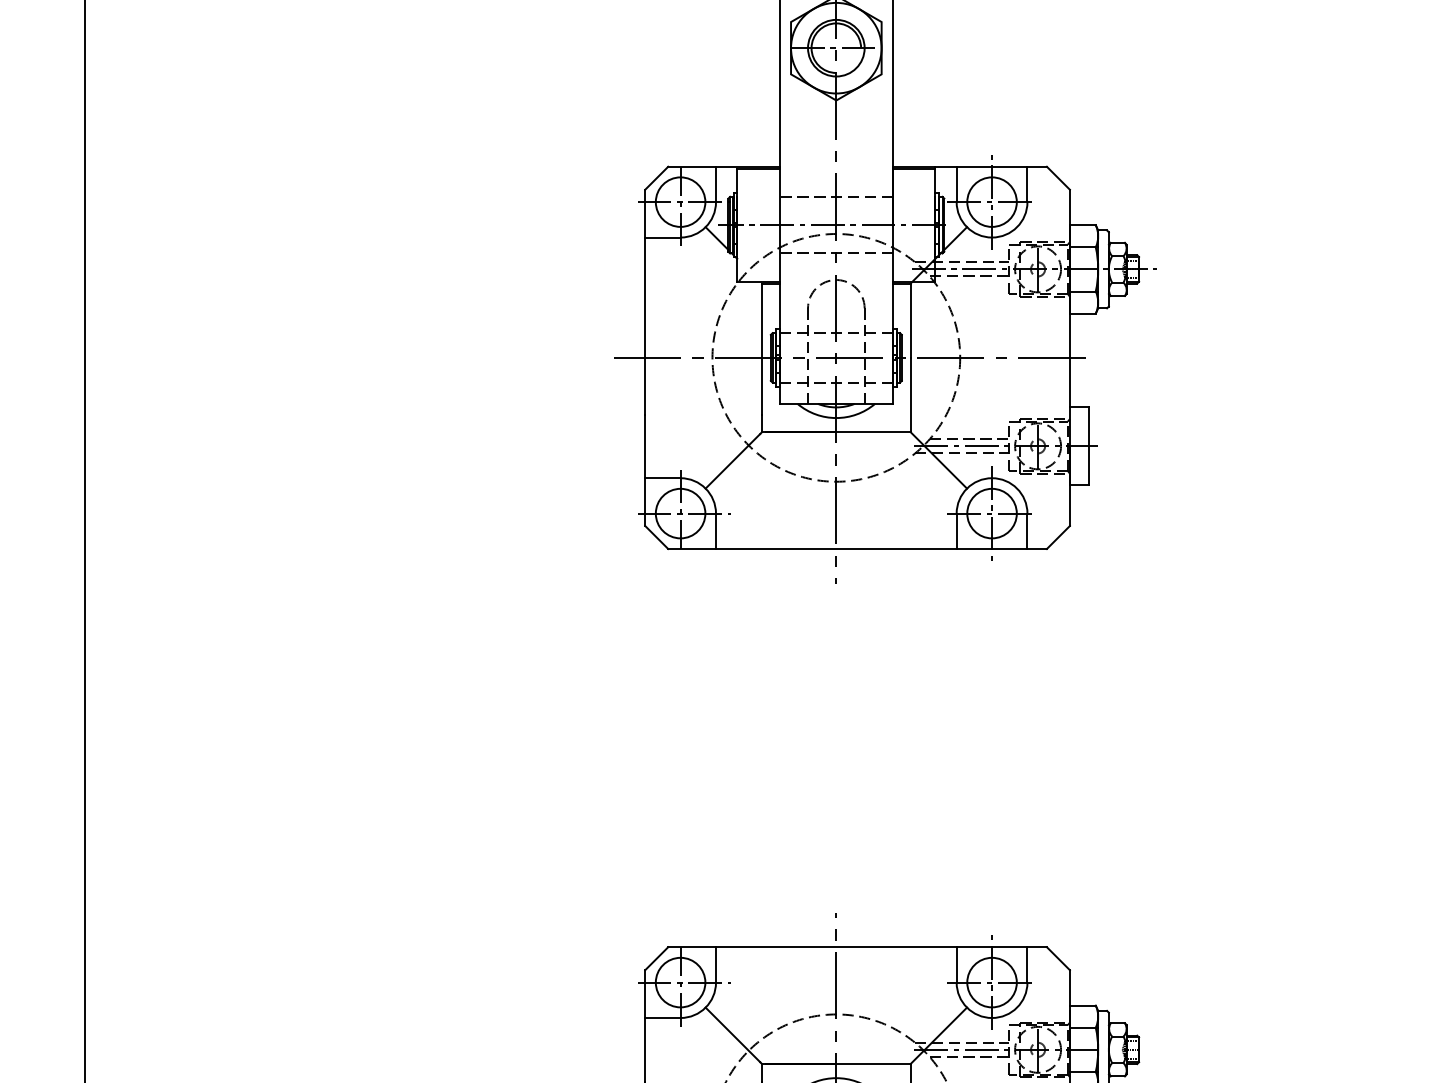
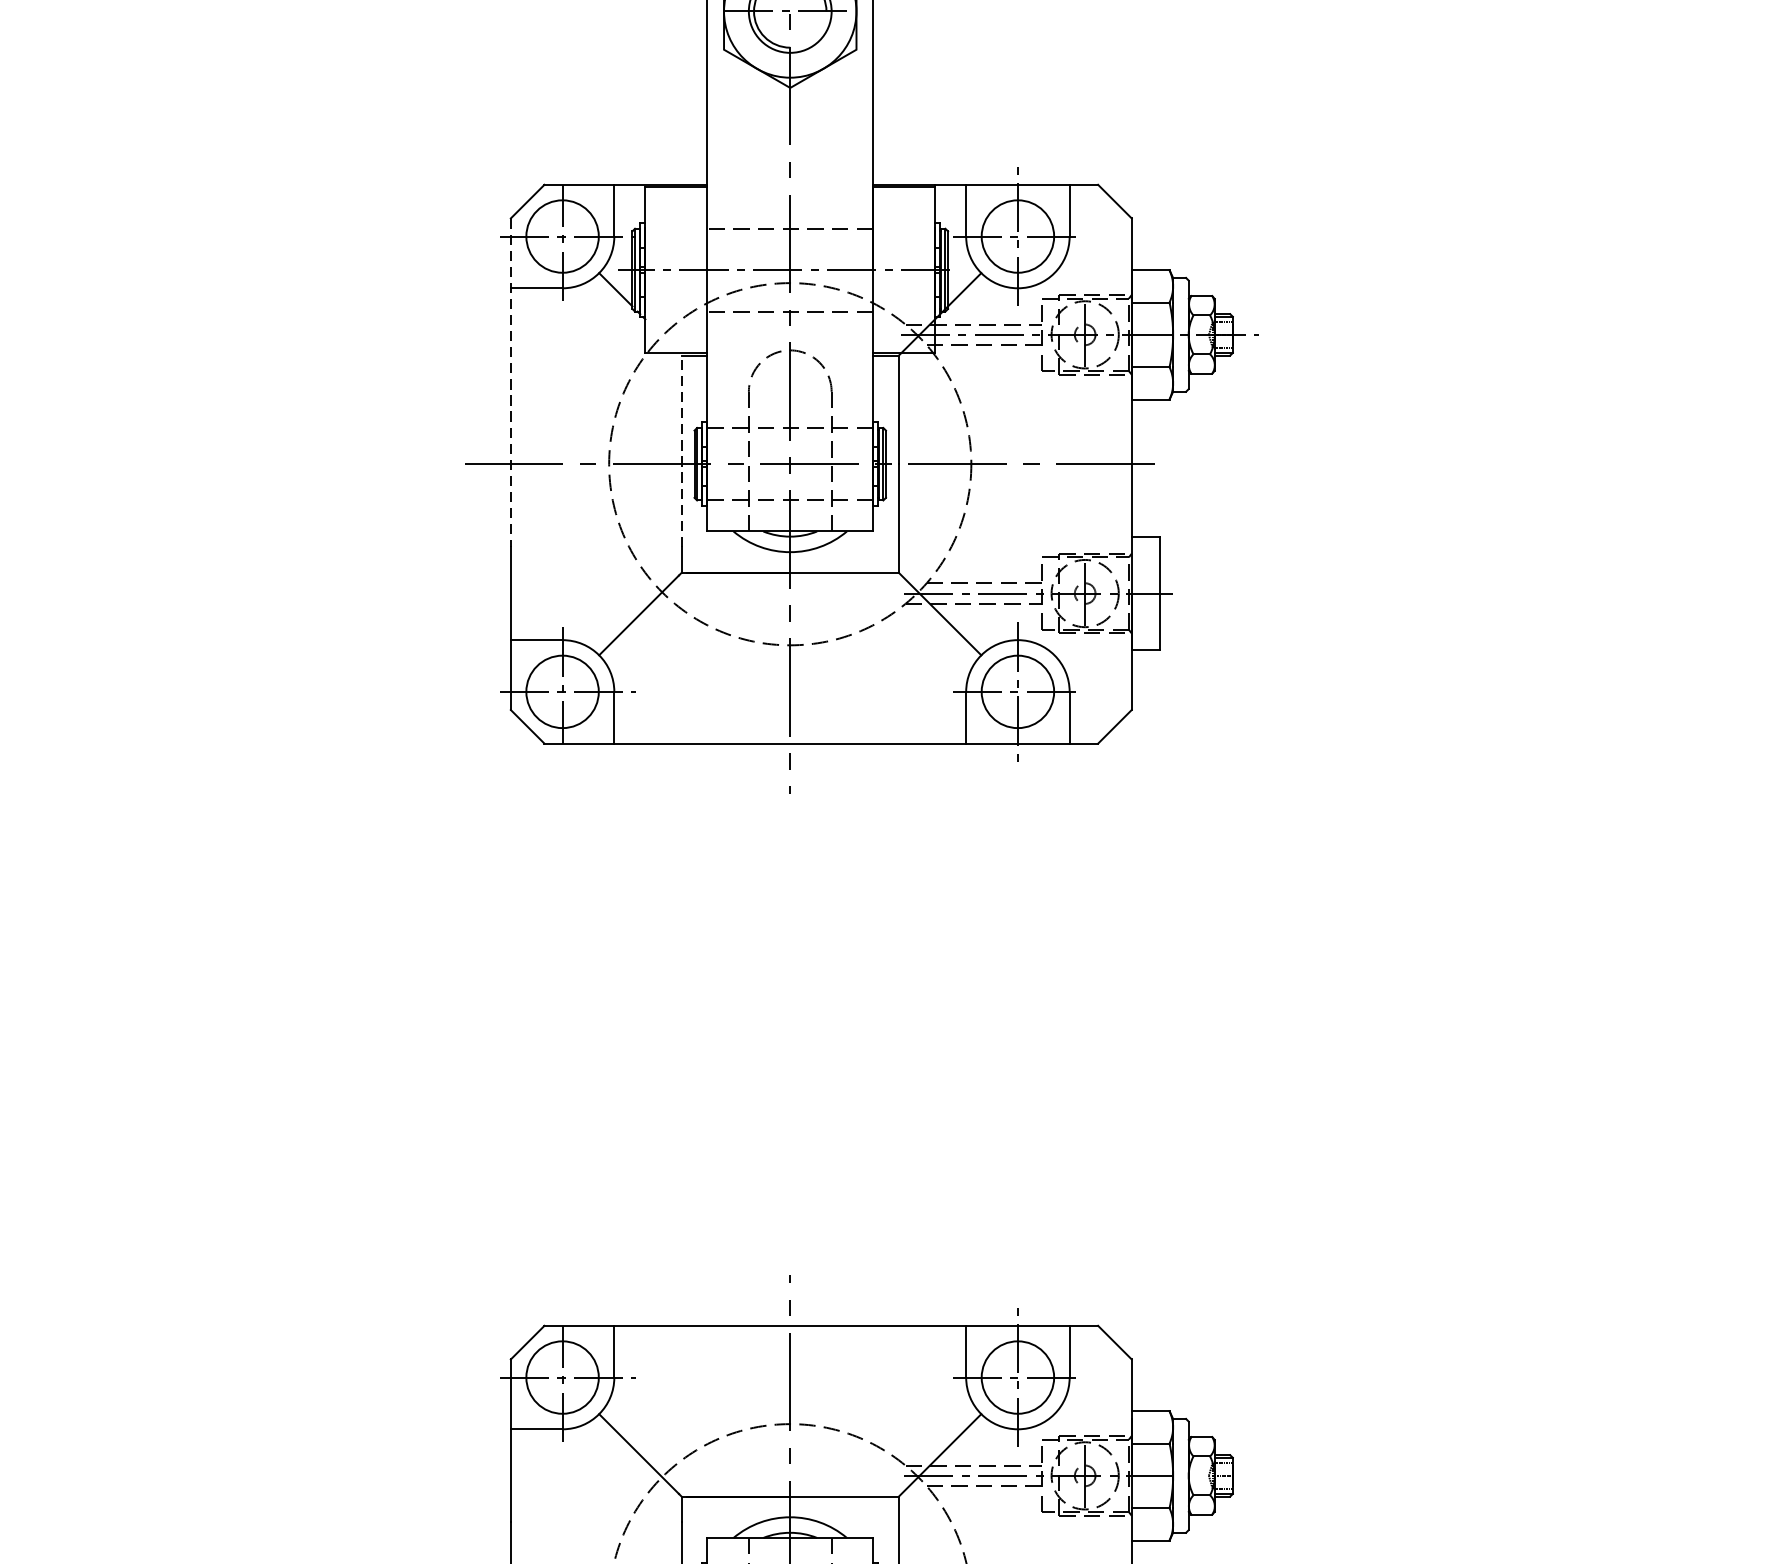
line: (645, 302) -> (511, 383), solid -> dashed
line: (762, 348) -> (682, 450), solid -> dashed

